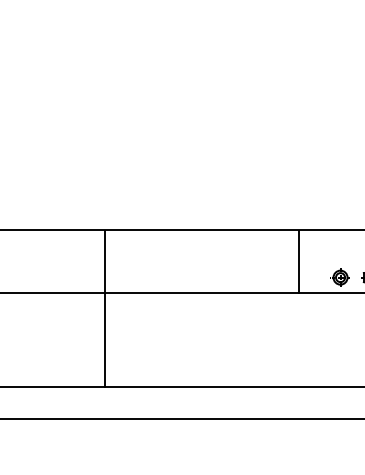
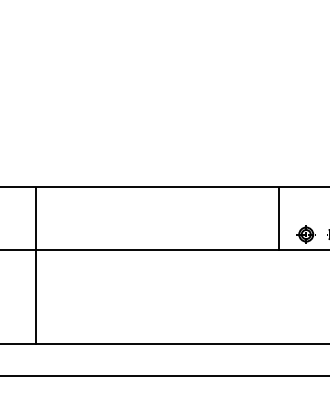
line: (298, 261) -> (278, 218), moved
line: (105, 308) -> (36, 265), moved

